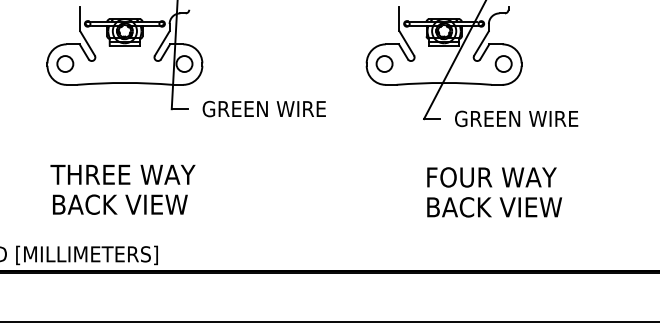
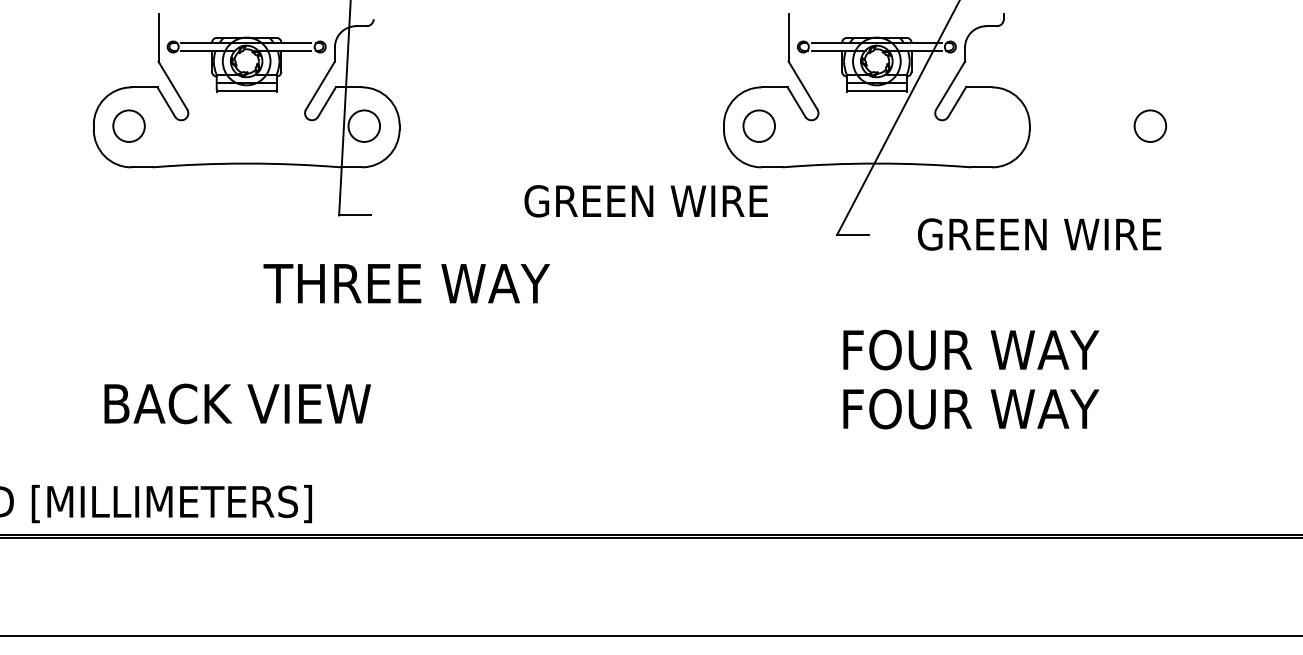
circle: (503, 63) -> (1149, 125), moved
text: (263, 108) -> (644, 200), moved
text: (516, 118) -> (1039, 233), moved
text: (122, 174) -> (405, 283), moved
text: (495, 207) -> (978, 409), BACK VIEW -> FOUR WAY

